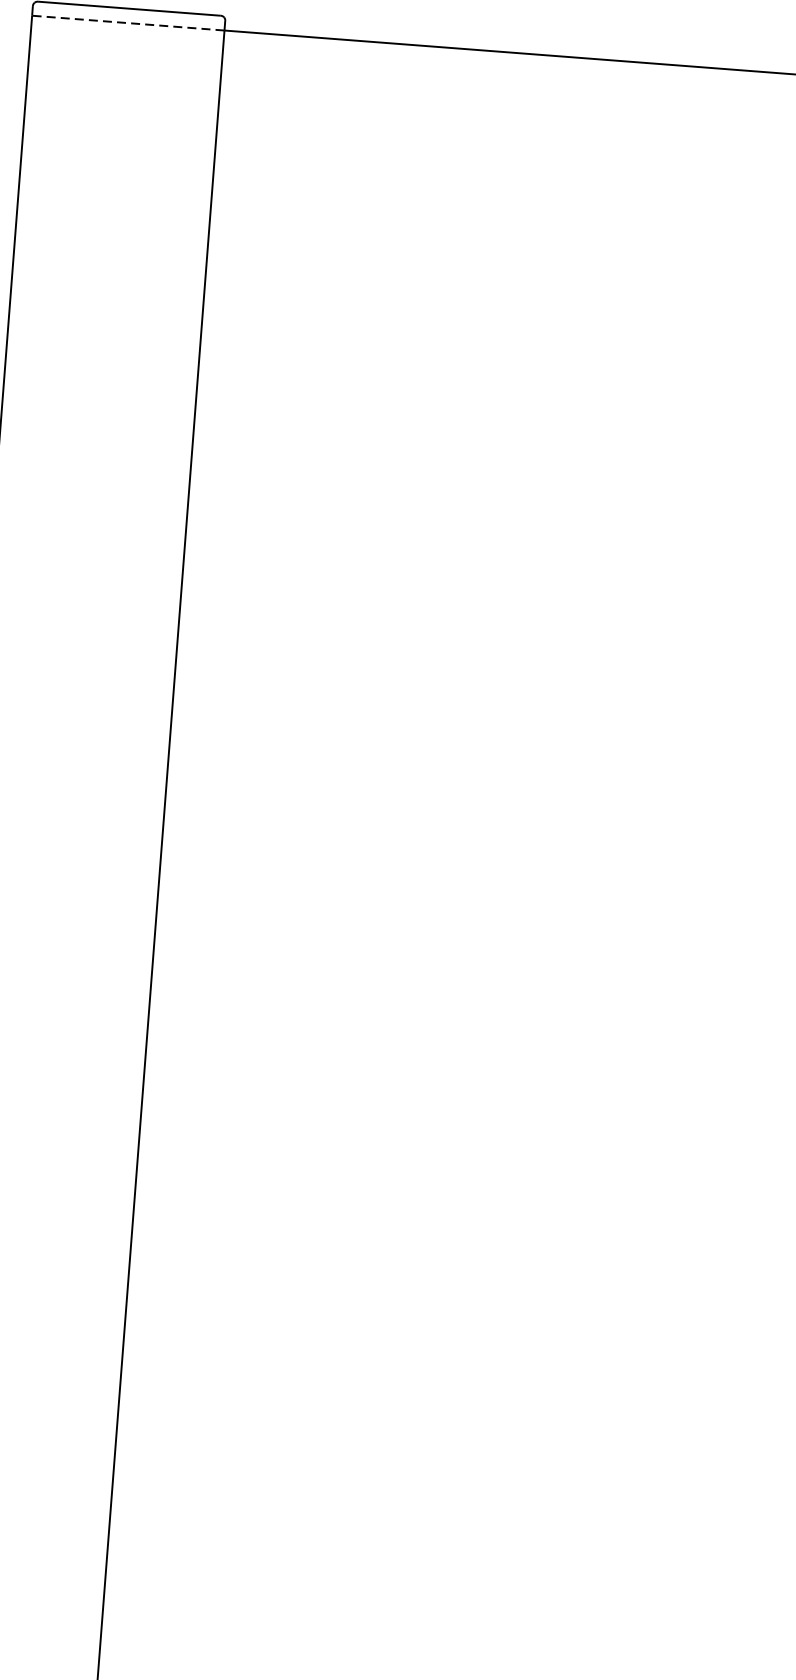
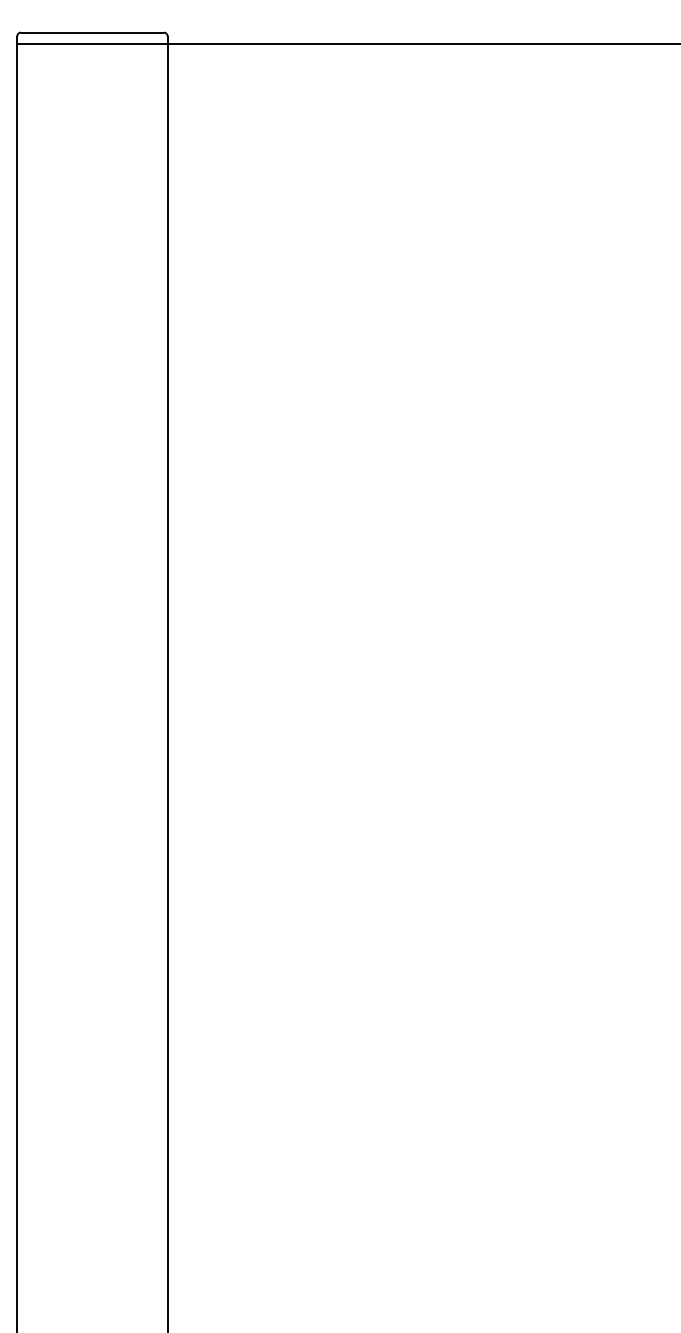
line: (127, 22) -> (91, 43), dashed -> solid

